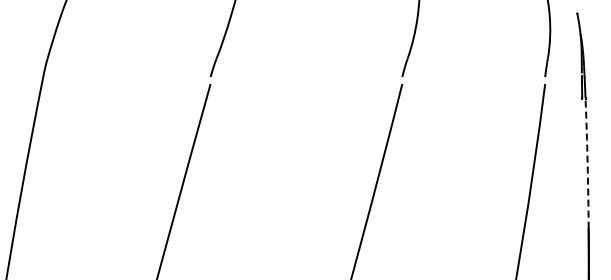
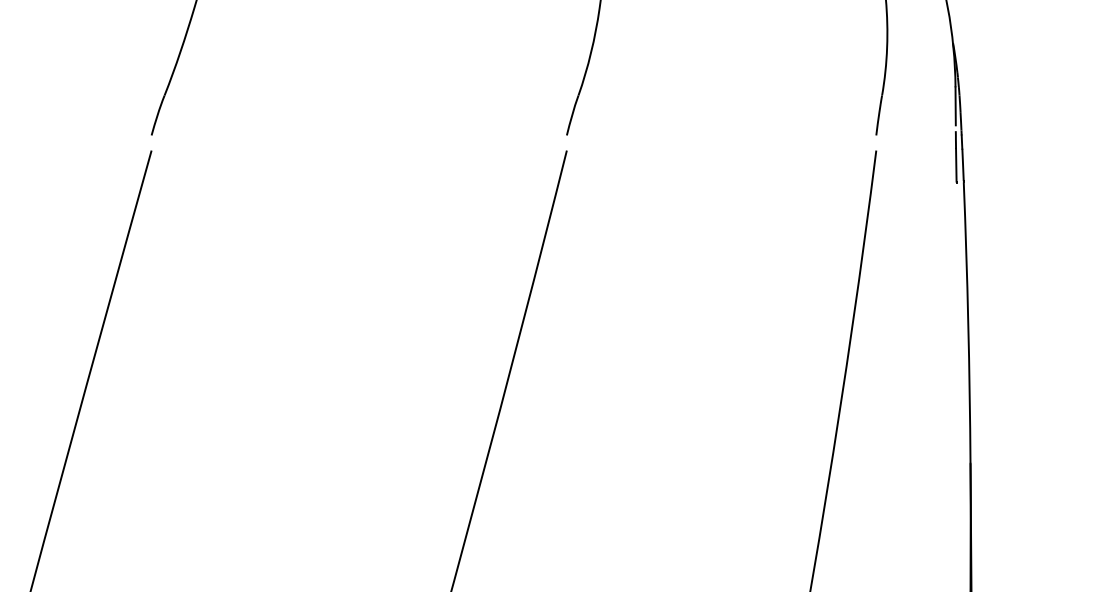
arc: (587, 163) -> (967, 322), dashed -> solid

